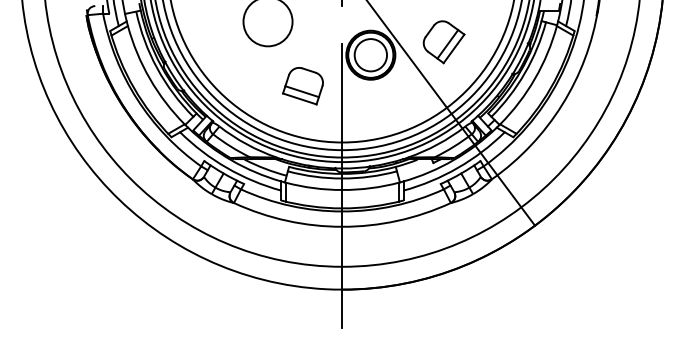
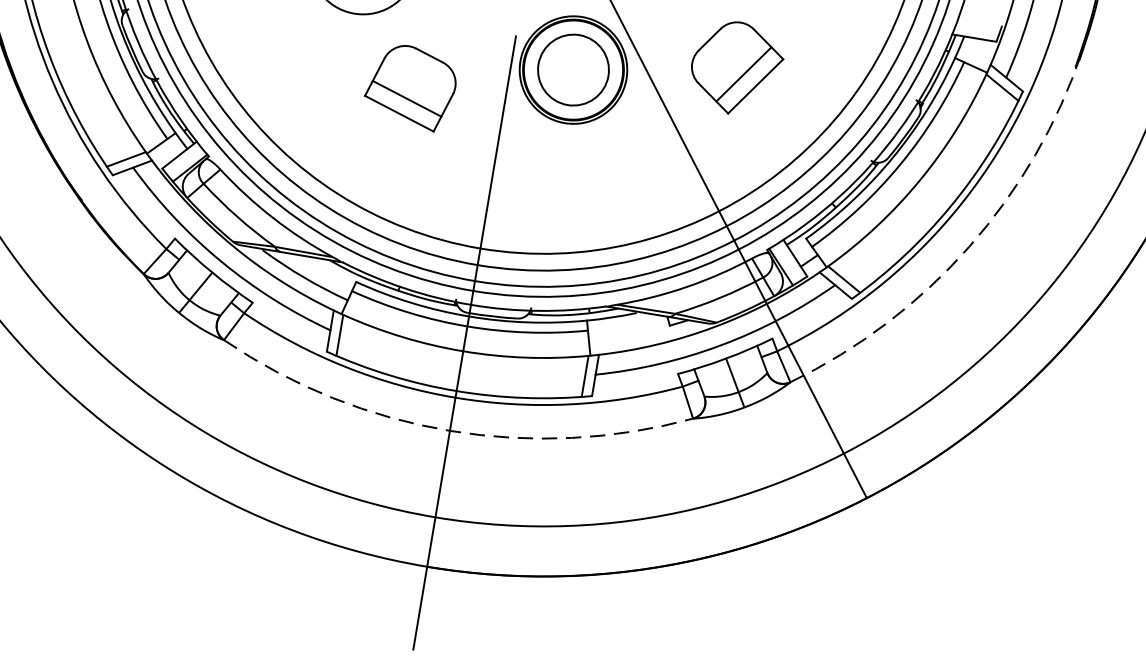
part: (302, 86) -> (409, 87), moved
arc: (562, 104) -> (970, 245), solid -> dashed
arc: (342, 226) -> (450, 430), solid -> dashed

